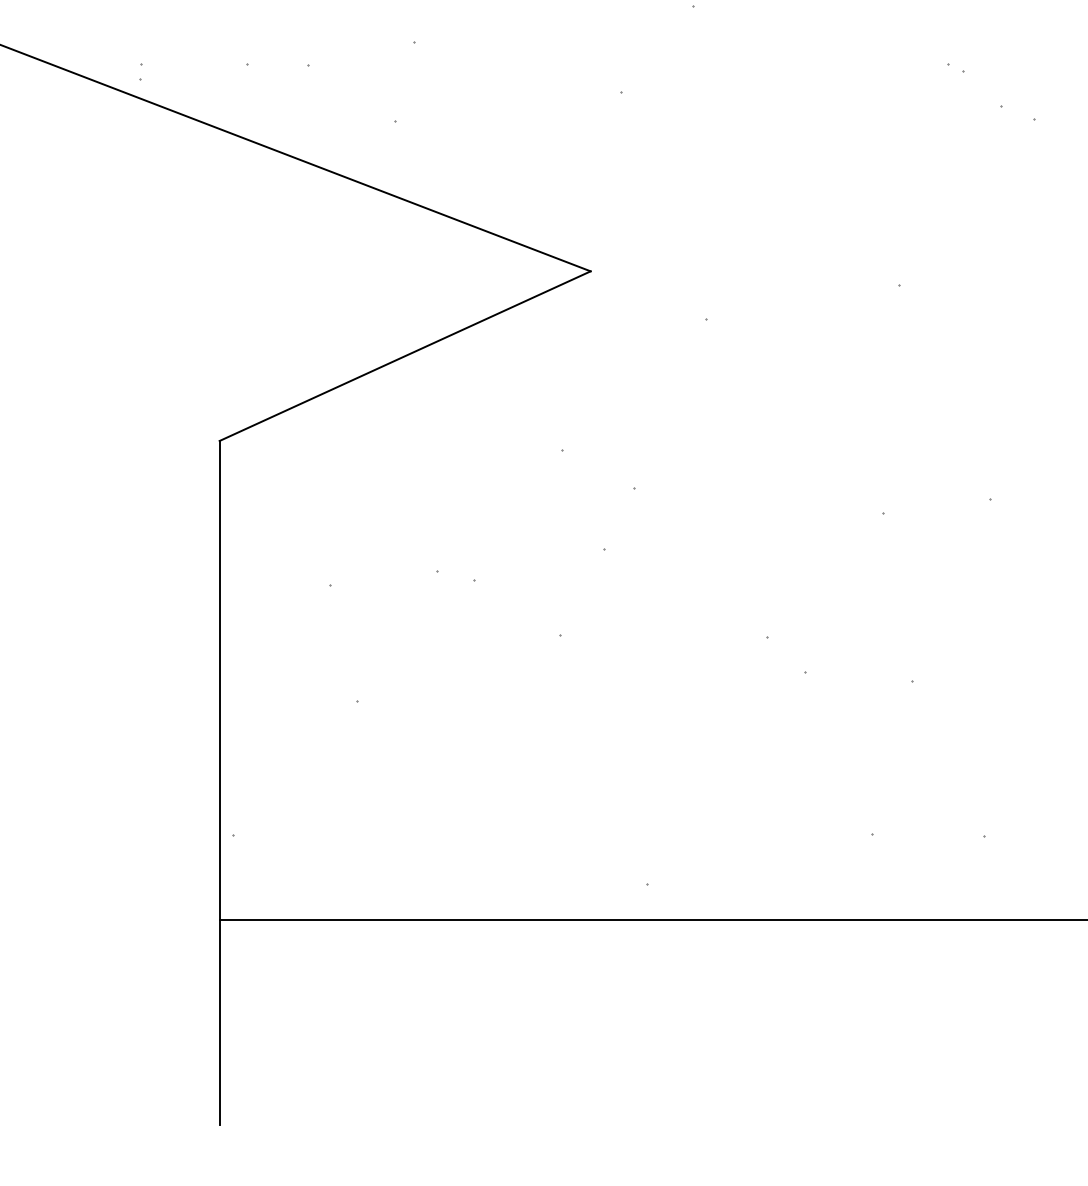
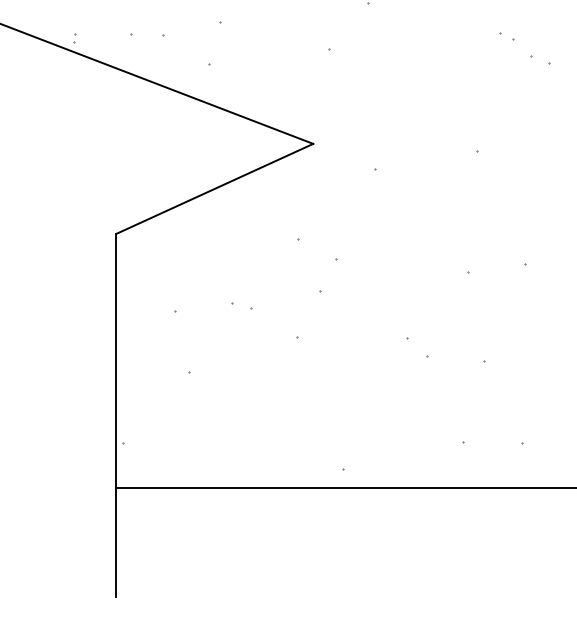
part: (956, 68) -> (507, 36), size x1.6

